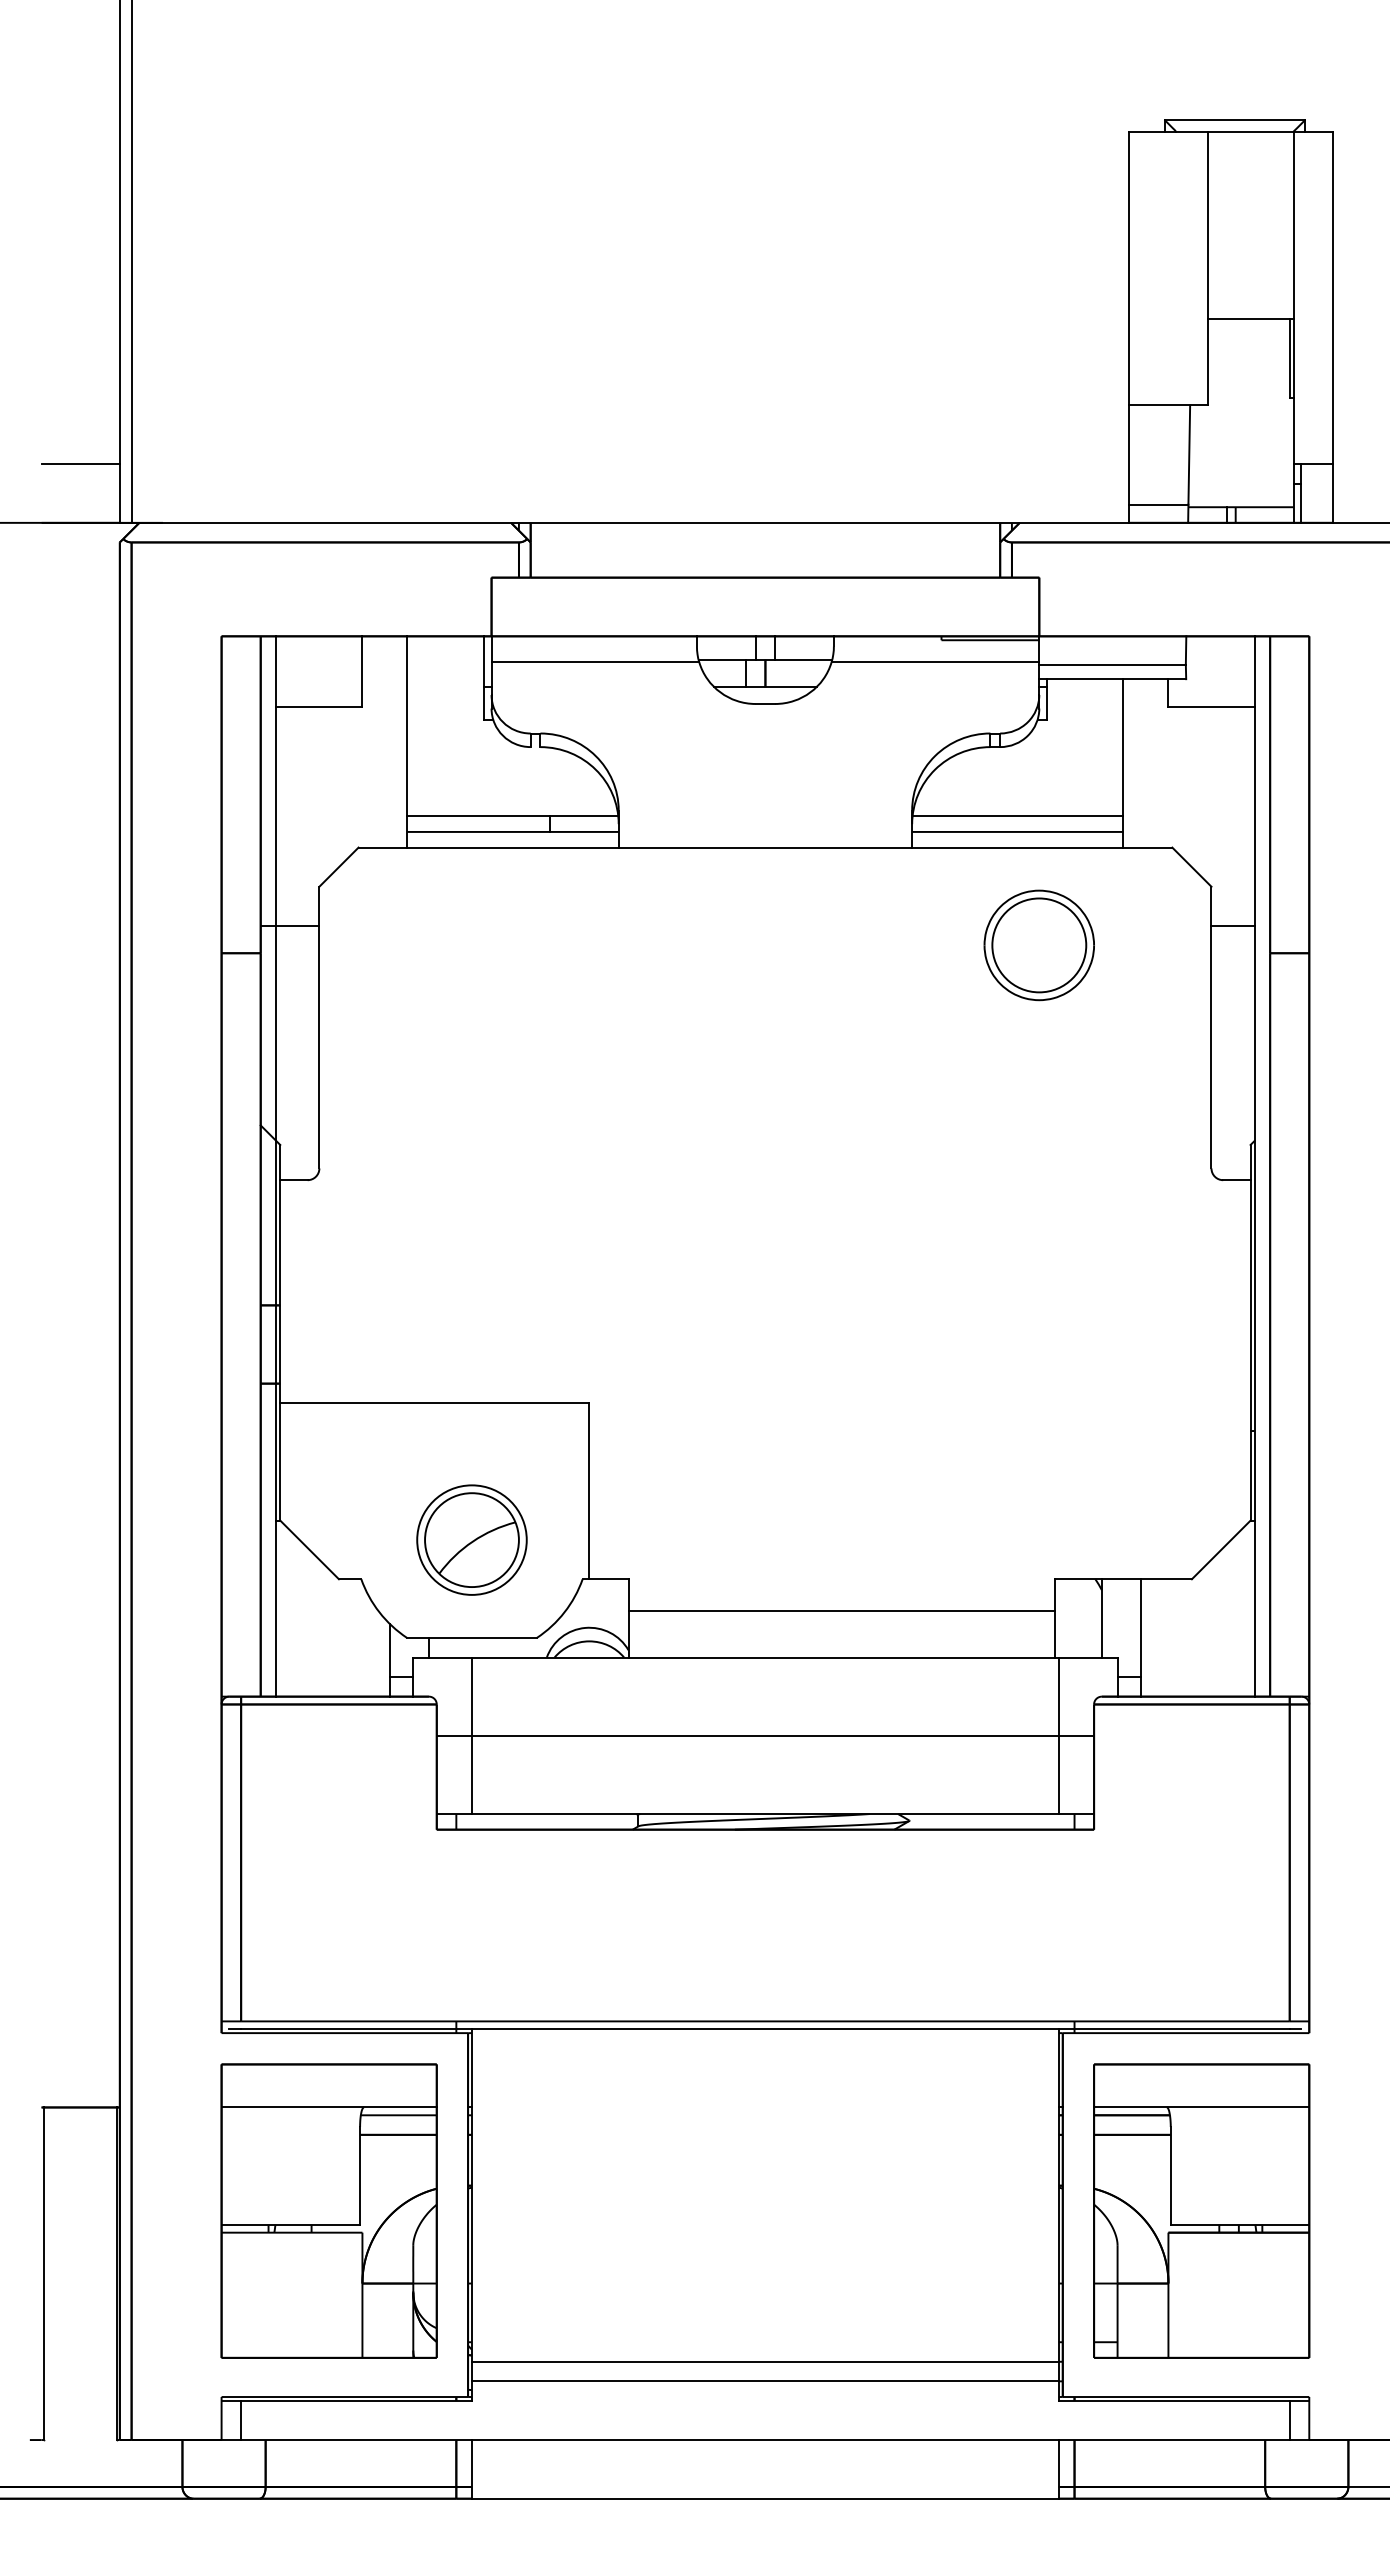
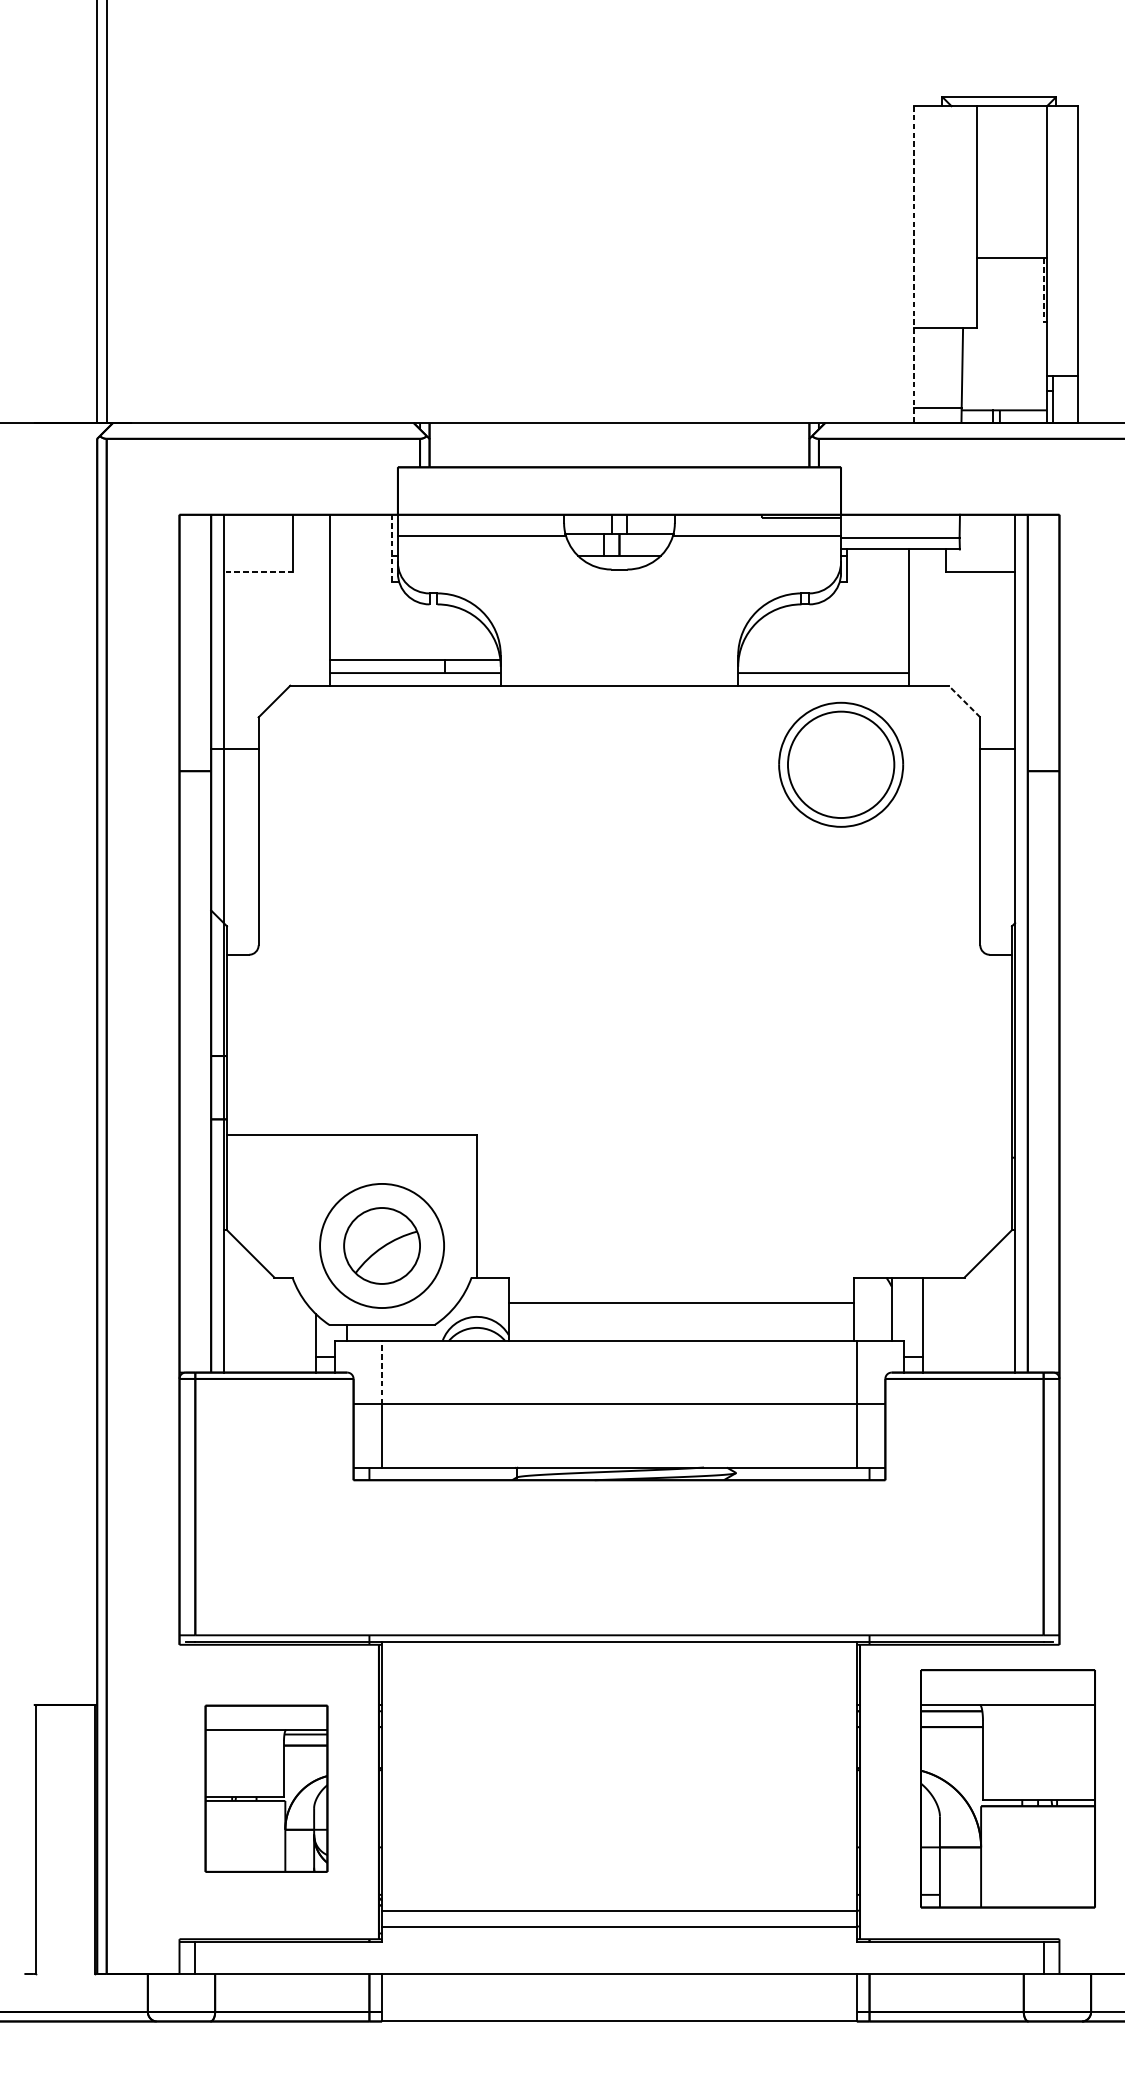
line: (1129, 327) -> (914, 264), solid -> dashed
line: (1289, 359) -> (1043, 290), solid -> dashed
line: (80, 464) -> (65, 375), removed
line: (483, 677) -> (391, 548), solid -> dashed
line: (318, 706) -> (257, 571), solid -> dashed
line: (1017, 816) -> (823, 660), removed
line: (1191, 867) -> (964, 701), solid -> dashed
part: (1038, 945) -> (840, 764), size x1.4
circle: (471, 1539) -> (381, 1245), size x1.4
line: (471, 1696) -> (381, 1372), solid -> dashed
part: (328, 2210) -> (266, 1788), size x0.7
part: (1201, 2210) -> (1007, 1788), moved

